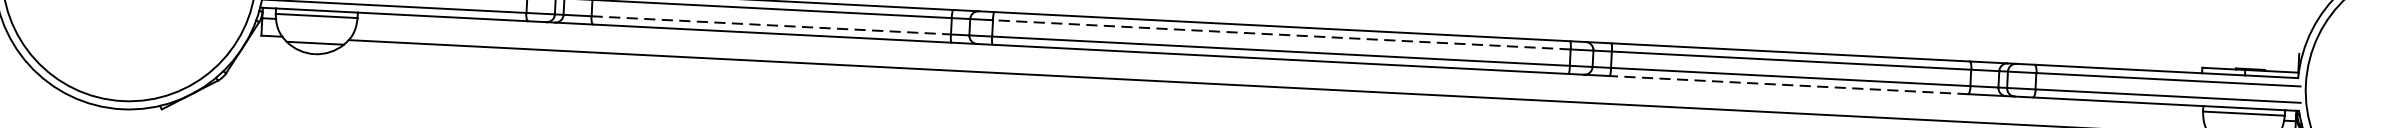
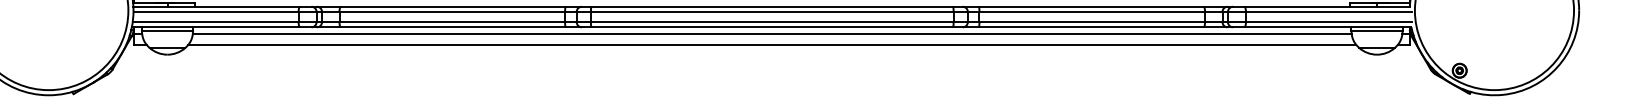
line: (771, 25) -> (452, 22), dashed -> solid
line: (1280, 34) -> (771, 11), dashed -> solid
line: (1278, 69) -> (771, 33), added
line: (1789, 85) -> (1091, 27), dashed -> solid

